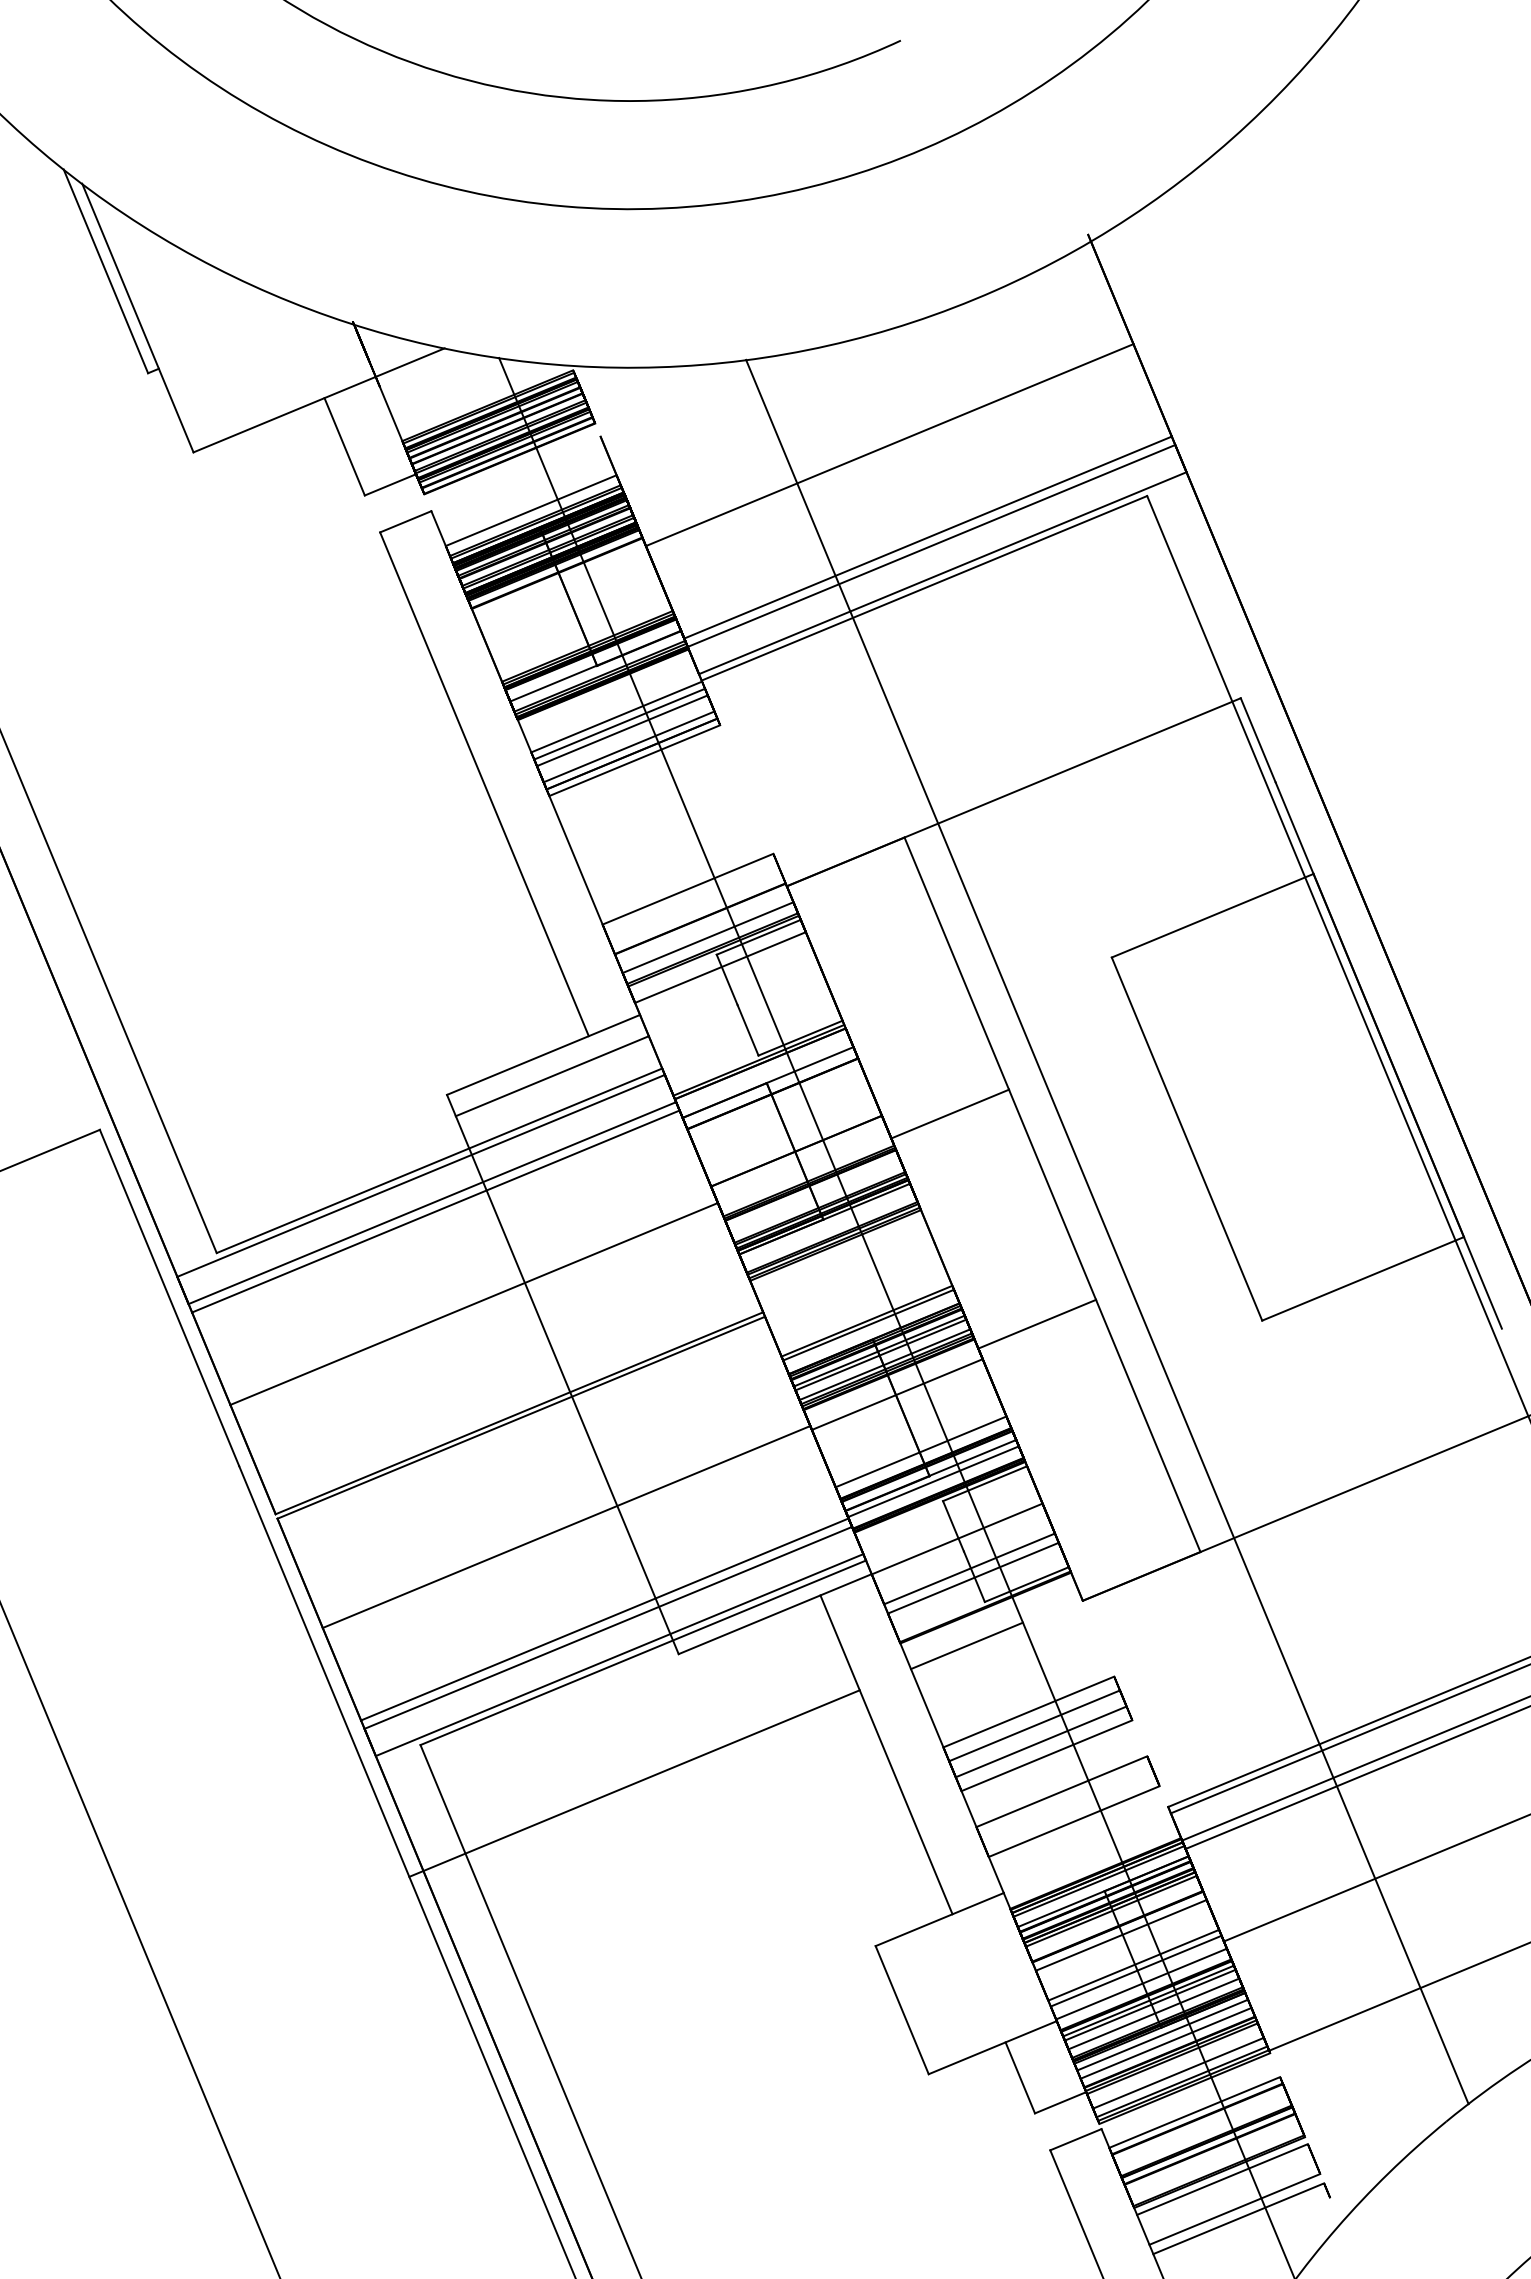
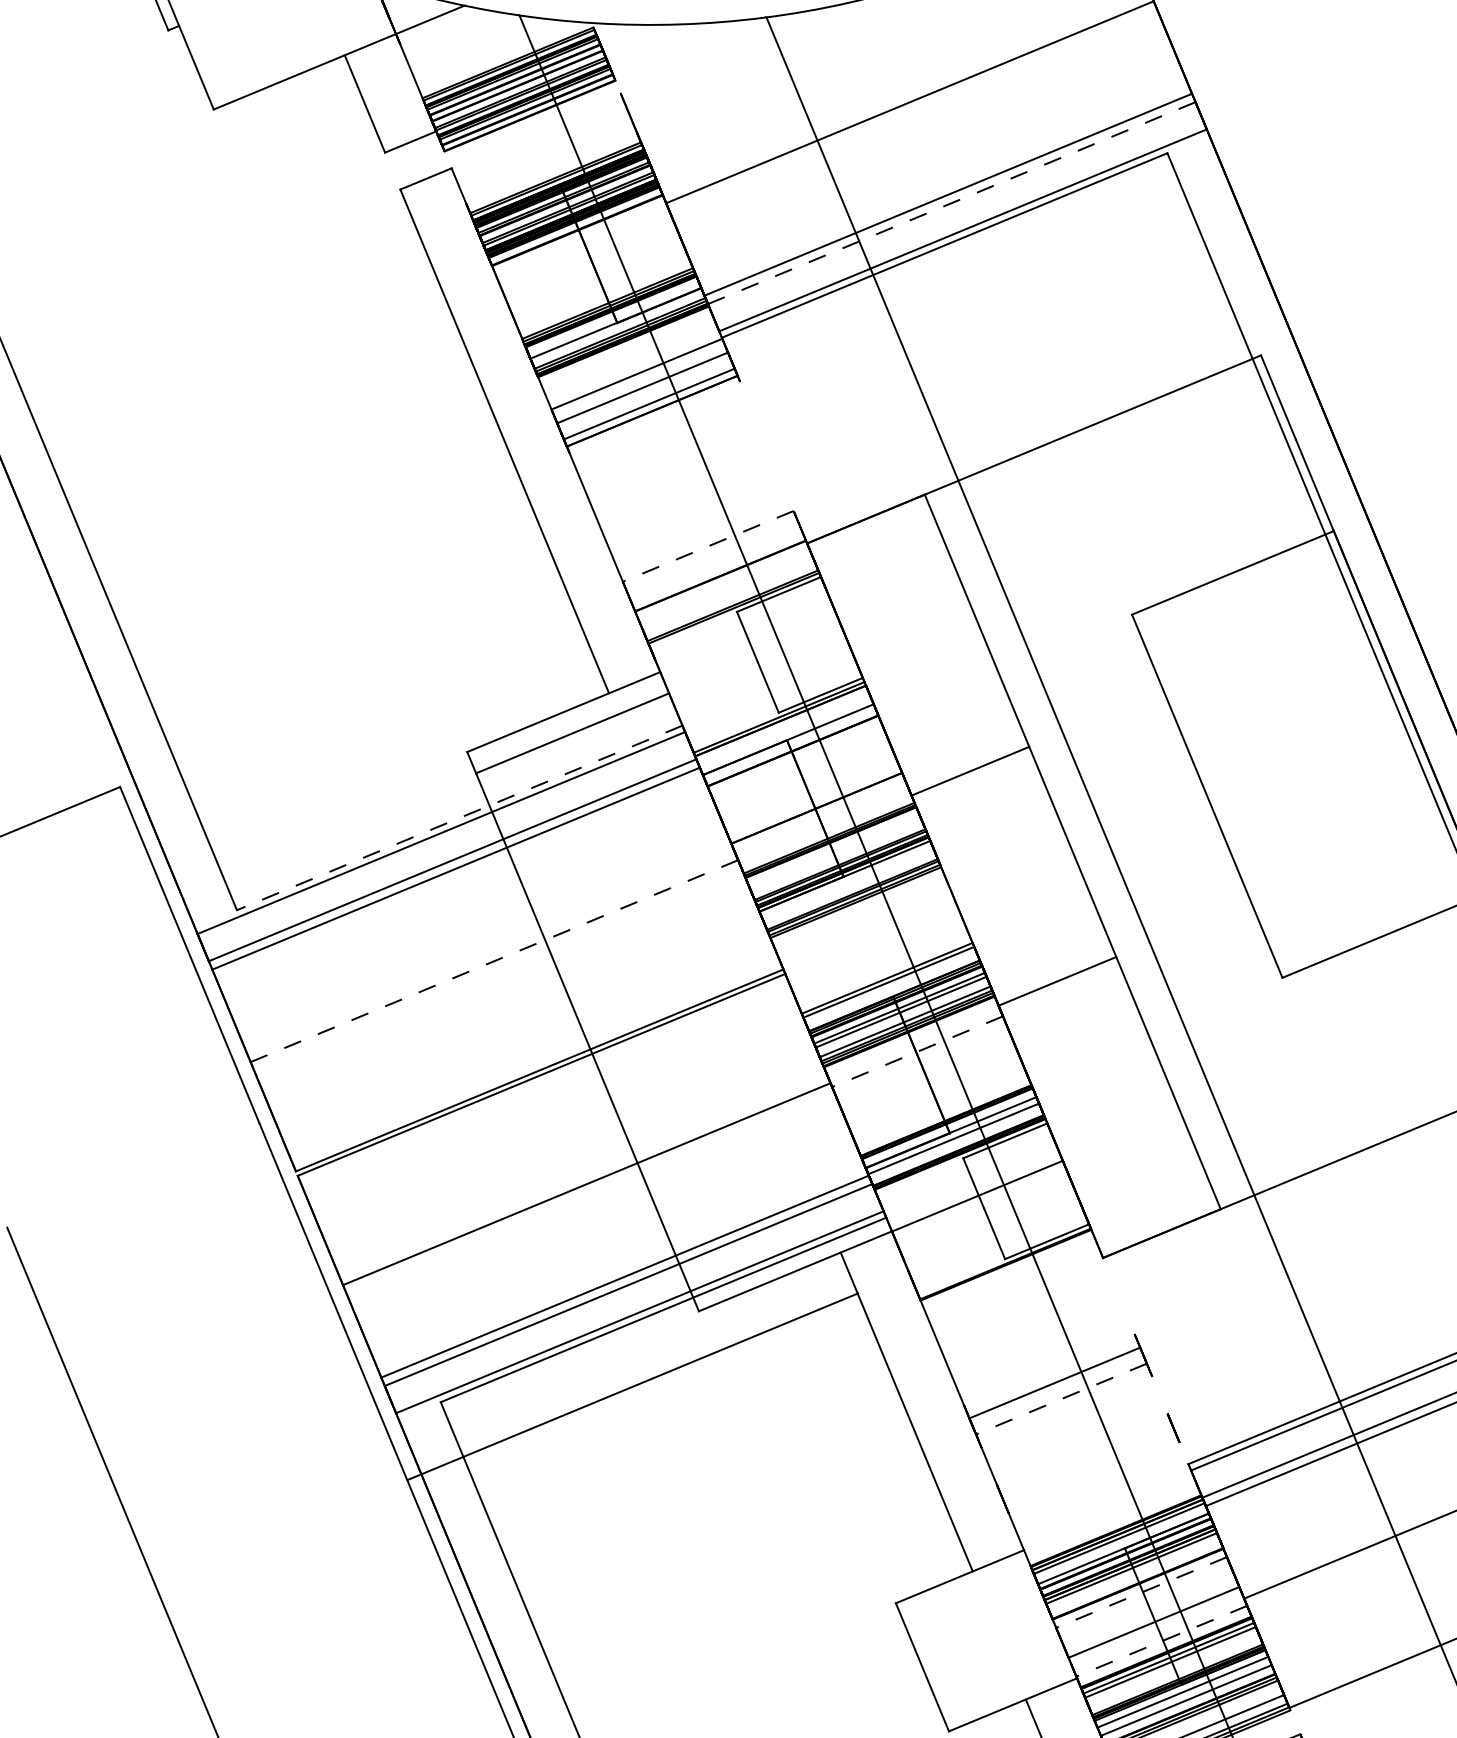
line: (530, 510) -> (550, 167), removed
line: (931, 545) -> (951, 202), solid -> dashed
line: (619, 723) -> (639, 380), removed
line: (634, 760) -> (654, 417), removed
line: (687, 889) -> (707, 546), solid -> dashed
line: (707, 937) -> (727, 594), removed
line: (720, 967) -> (740, 624), removed
line: (439, 1160) -> (459, 817), solid -> dashed
line: (474, 1303) -> (494, 960), solid -> dashed
line: (896, 1394) -> (916, 1051), solid -> dashed
line: (920, 1451) -> (940, 1108), removed
line: (969, 1568) -> (989, 1225), removed
line: (973, 1577) -> (993, 1234), removed
line: (966, 1645) -> (986, 1302), removed
line: (1028, 1711) -> (1048, 1368), removed
line: (1040, 1742) -> (1060, 1399), solid -> dashed
line: (1046, 1755) -> (1066, 1412), removed
line: (634, 1783) -> (632, 1386), moved
line: (1061, 1791) -> (1081, 1448), removed
line: (1073, 1821) -> (1093, 1478), removed
line: (1120, 1935) -> (1140, 1592), solid -> dashed
line: (1135, 1970) -> (1155, 1627), removed
line: (1141, 1984) -> (1161, 1641), solid -> dashed
line: (1153, 2013) -> (1173, 1670), removed

